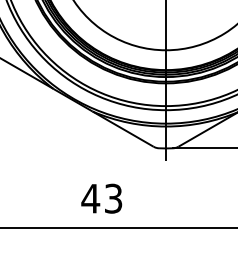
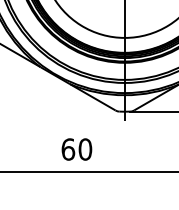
text: (101, 198) -> (76, 149), 43 -> 60

